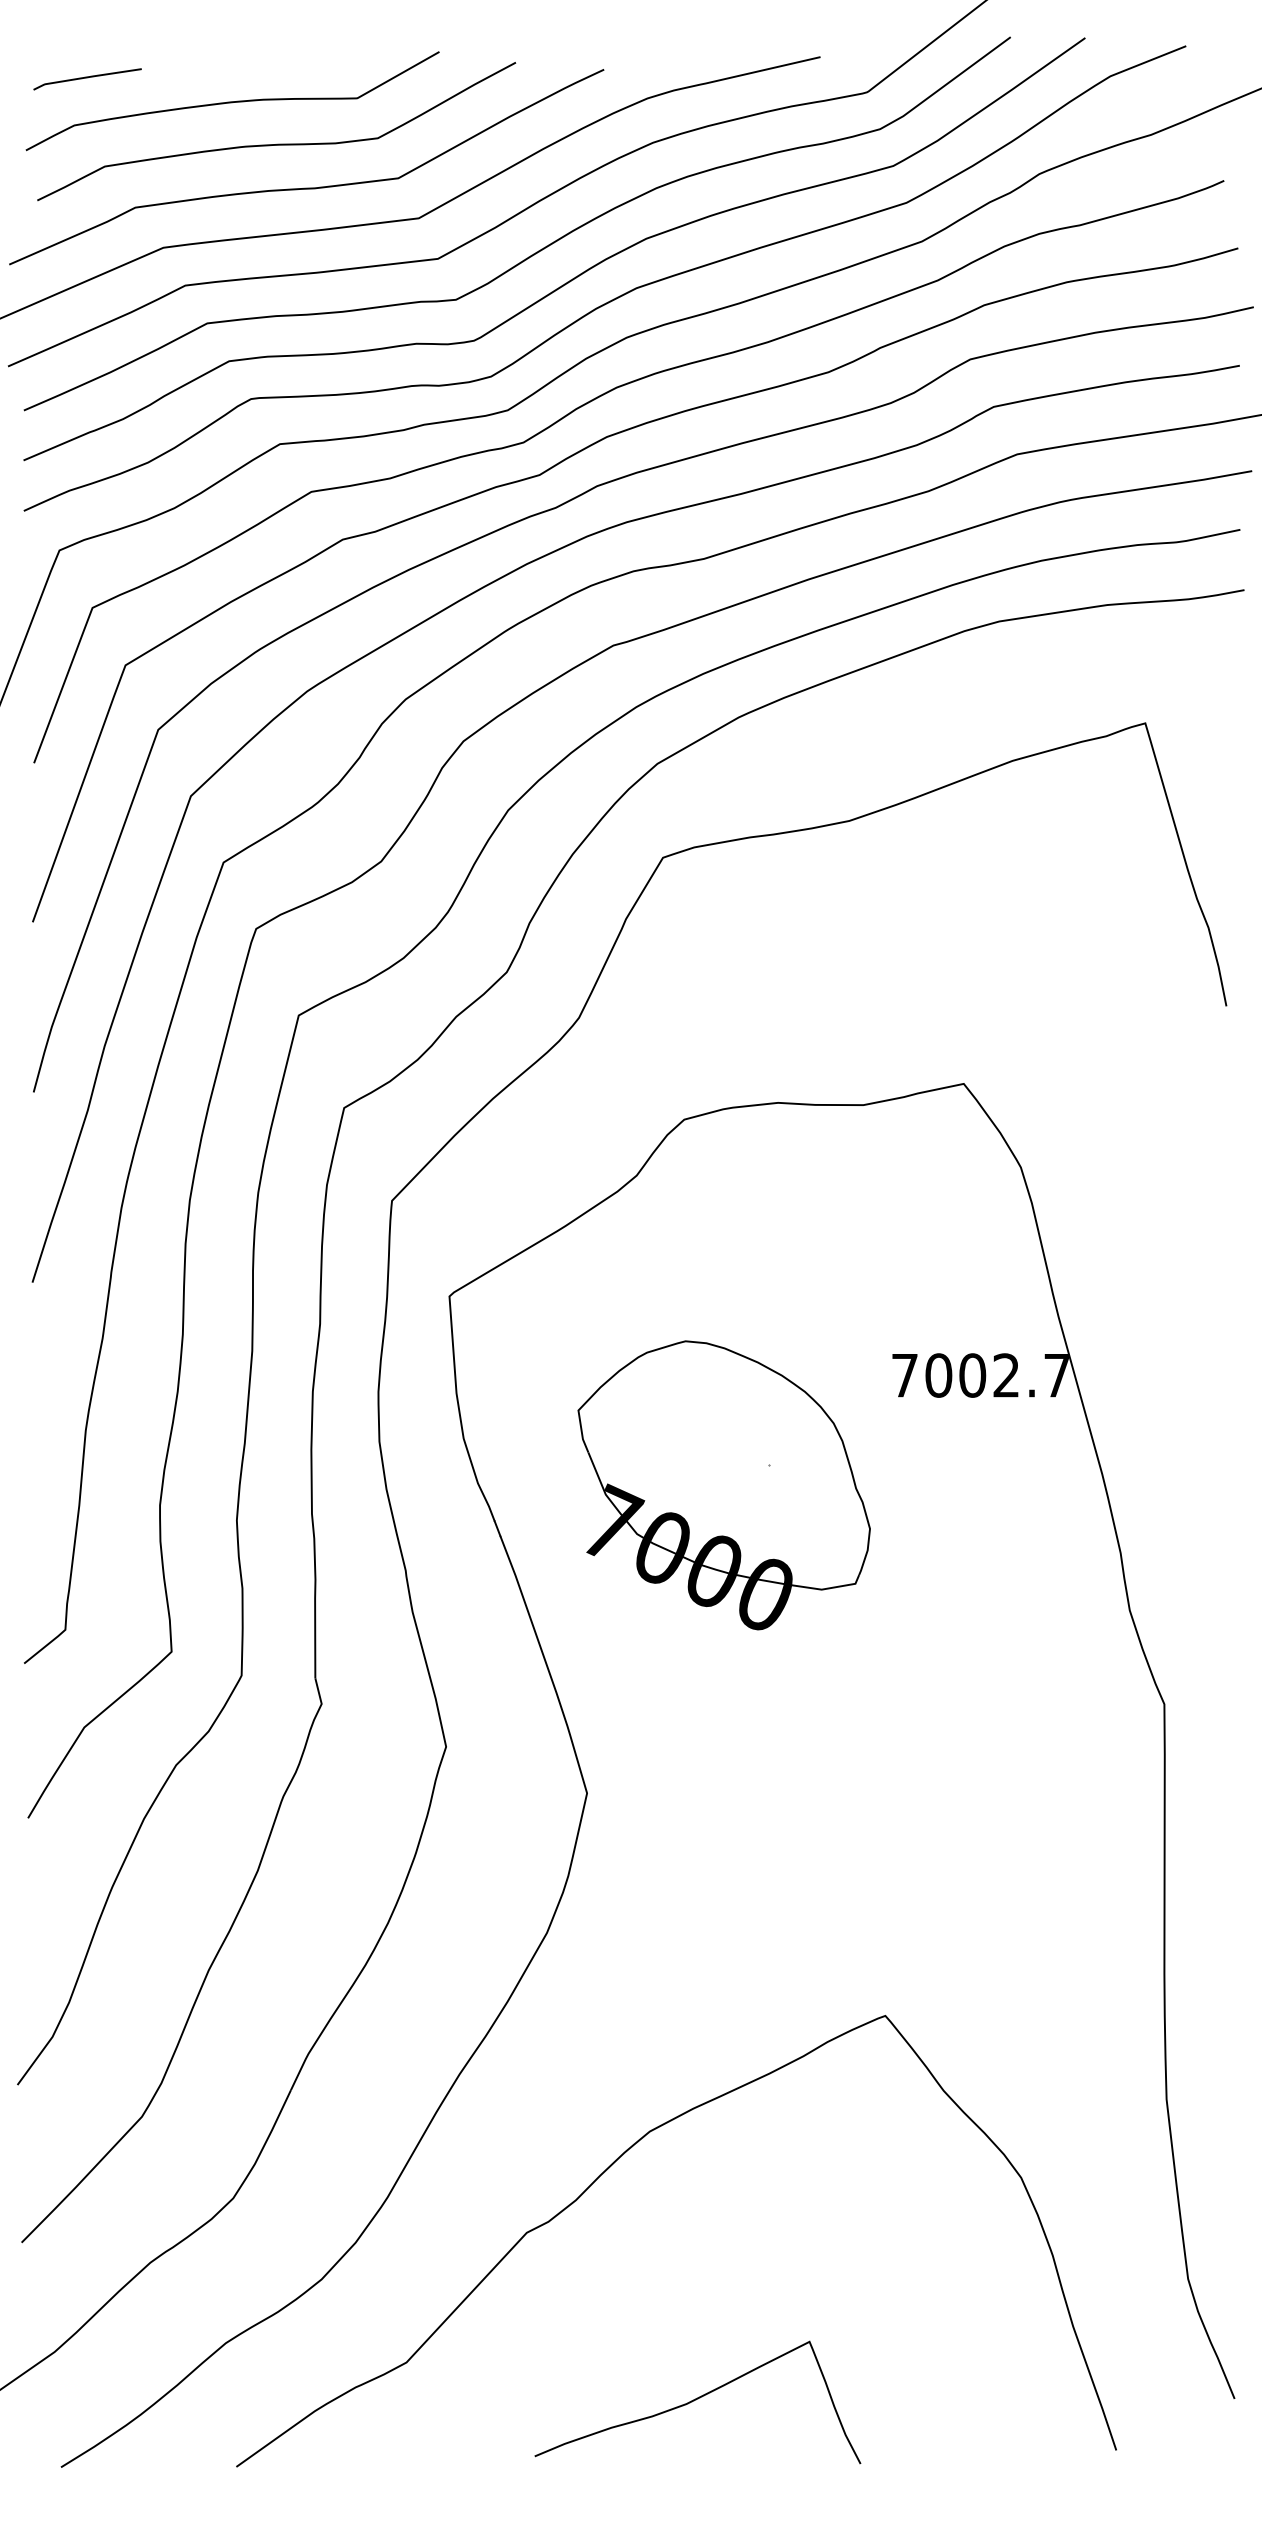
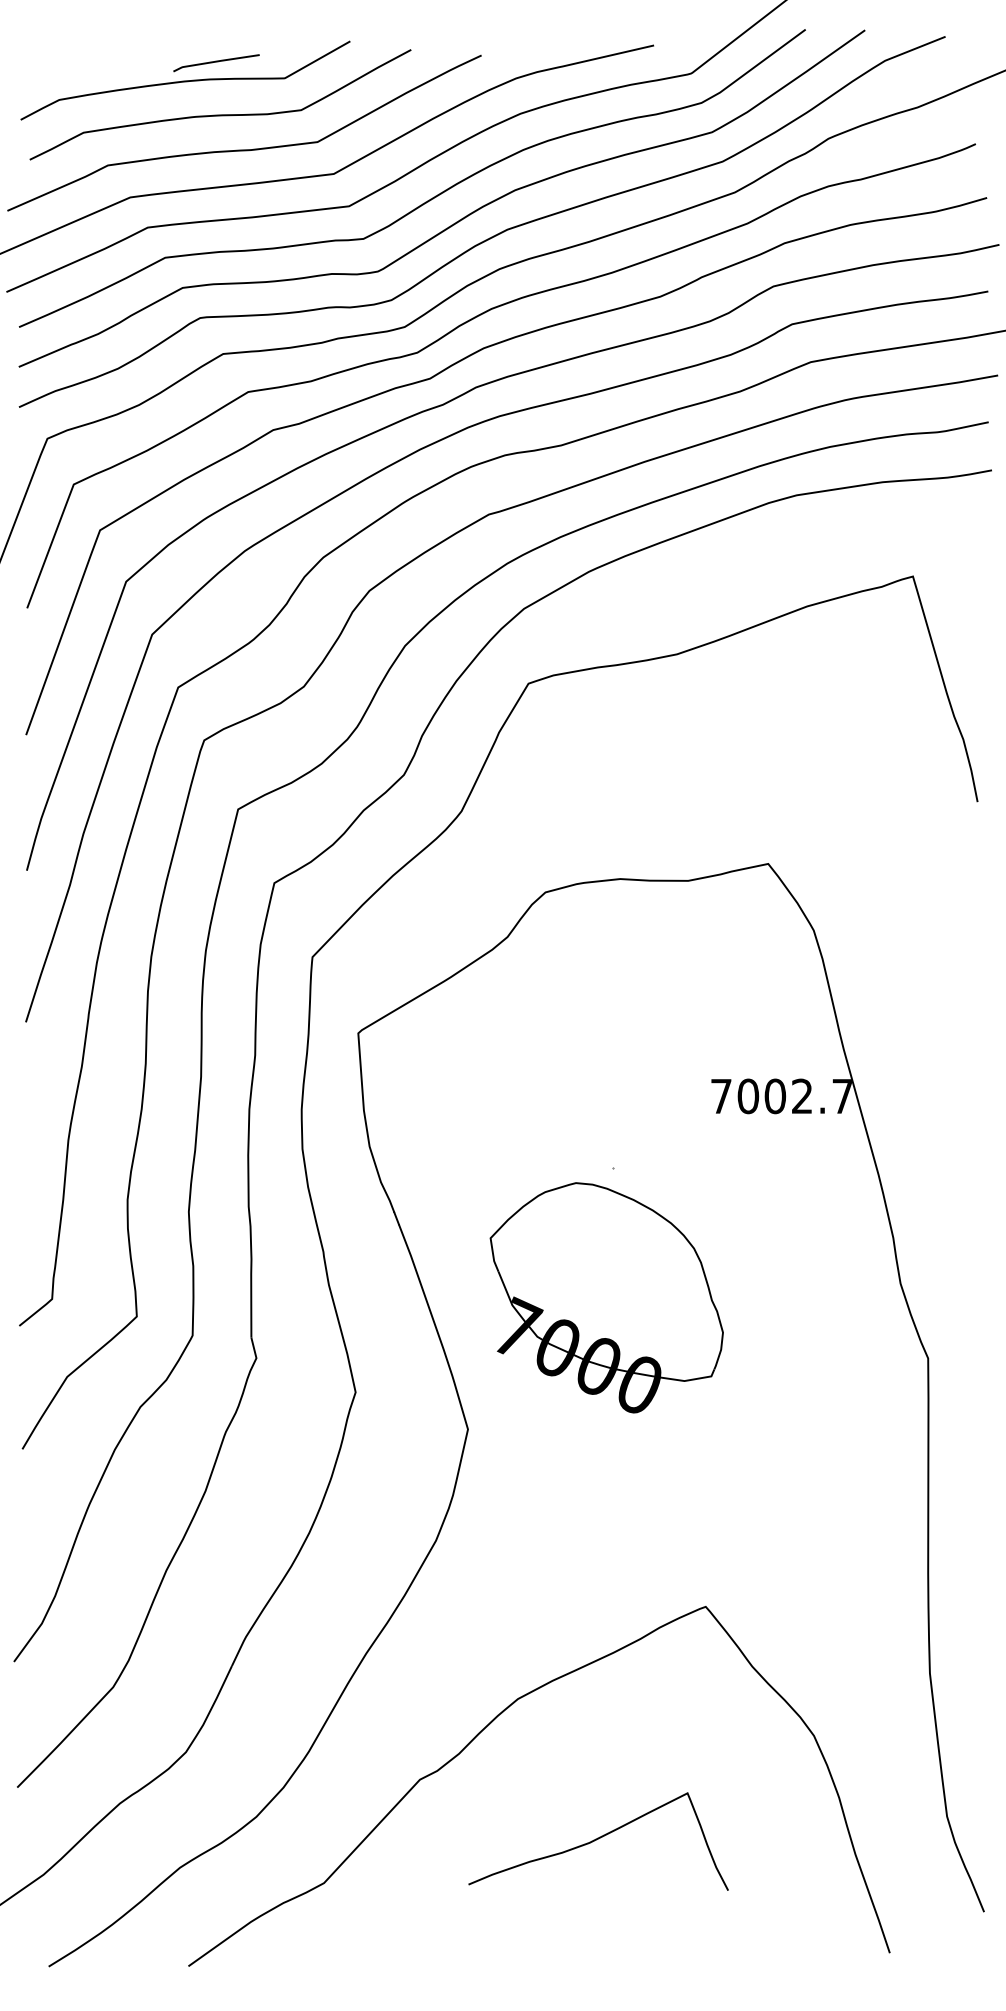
line: (87, 78) -> (216, 62), moved
part: (723, 1485) -> (606, 1298), moved
curve: (696, 2400) -> (597, 1840), moved

